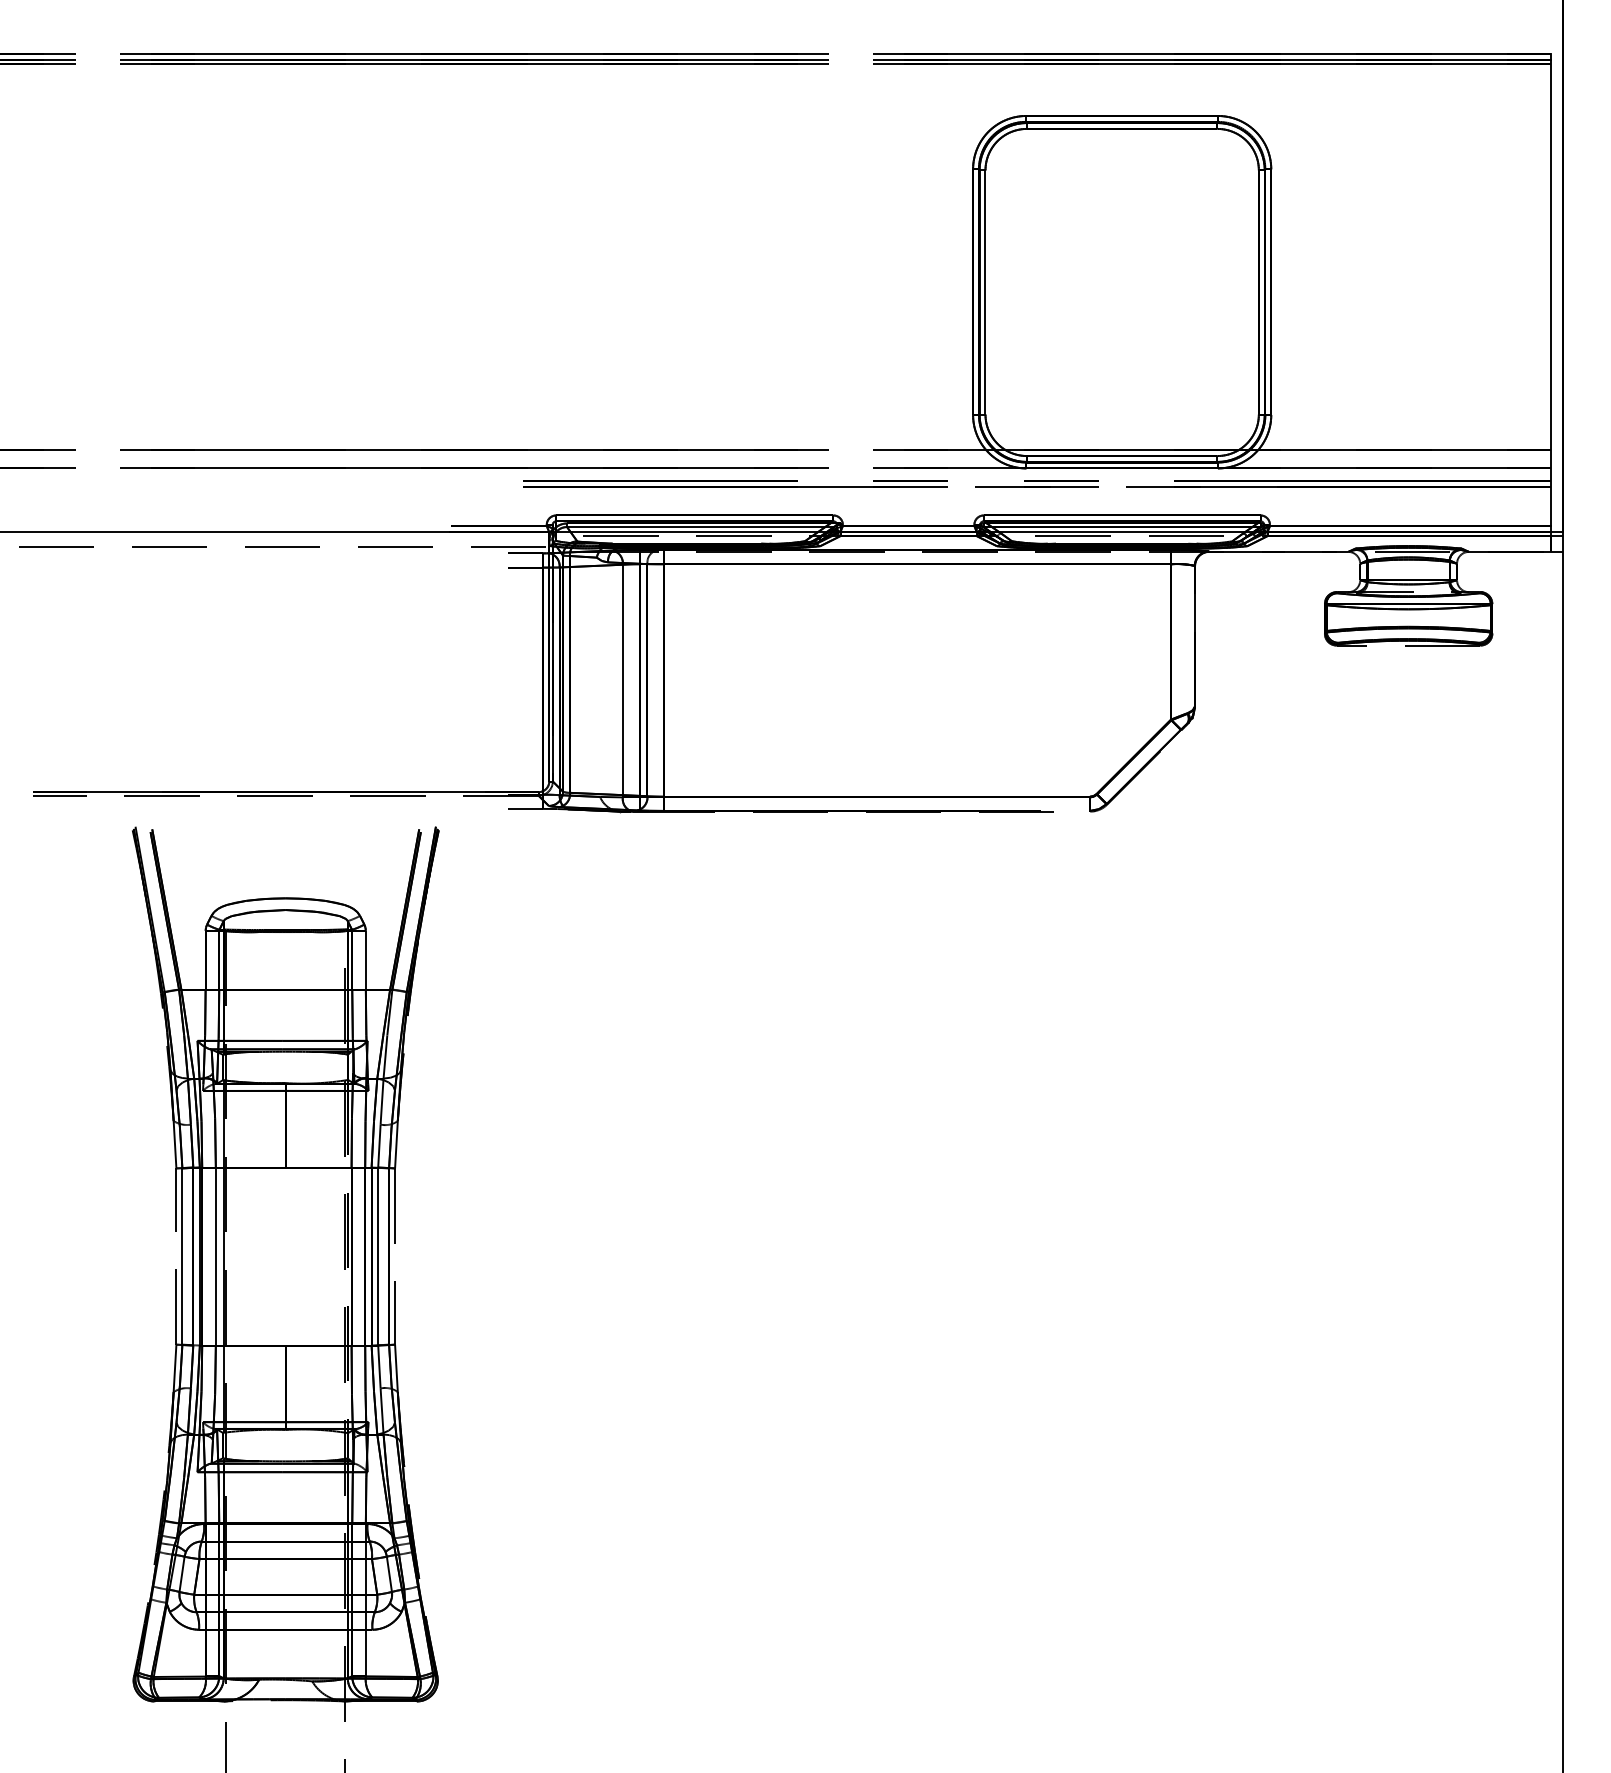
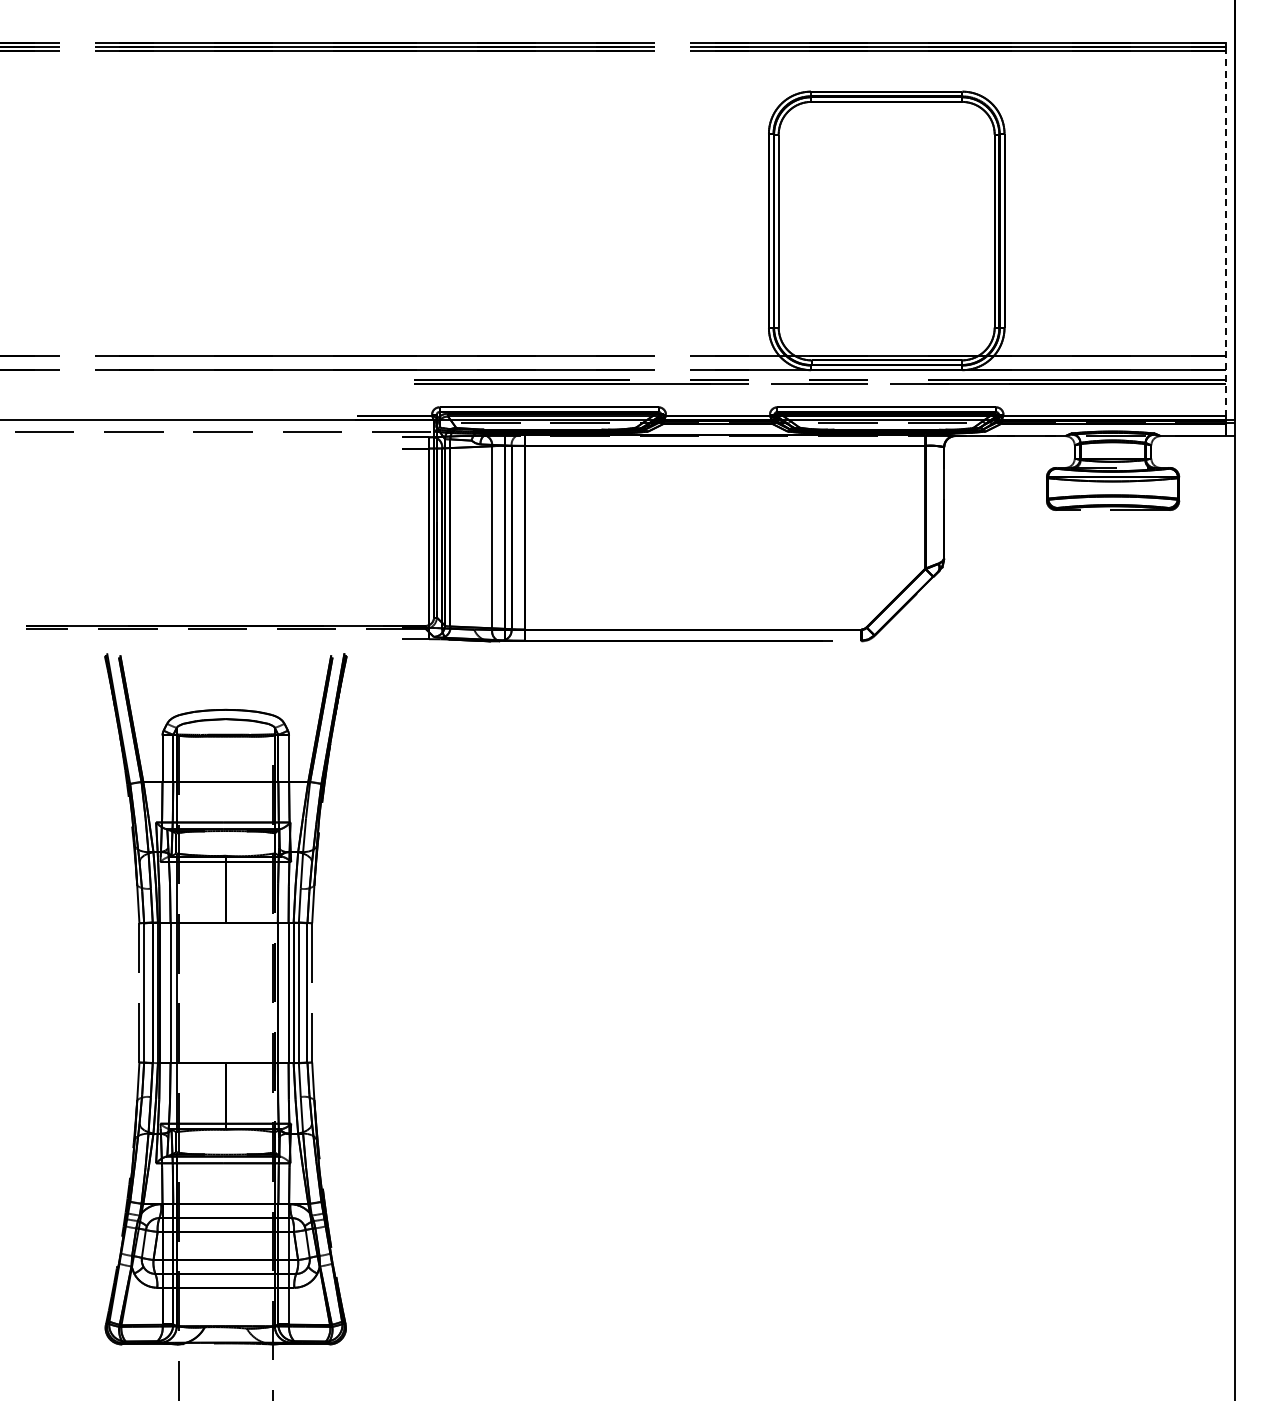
line: (1550, 294) -> (1225, 232), solid -> dashed

